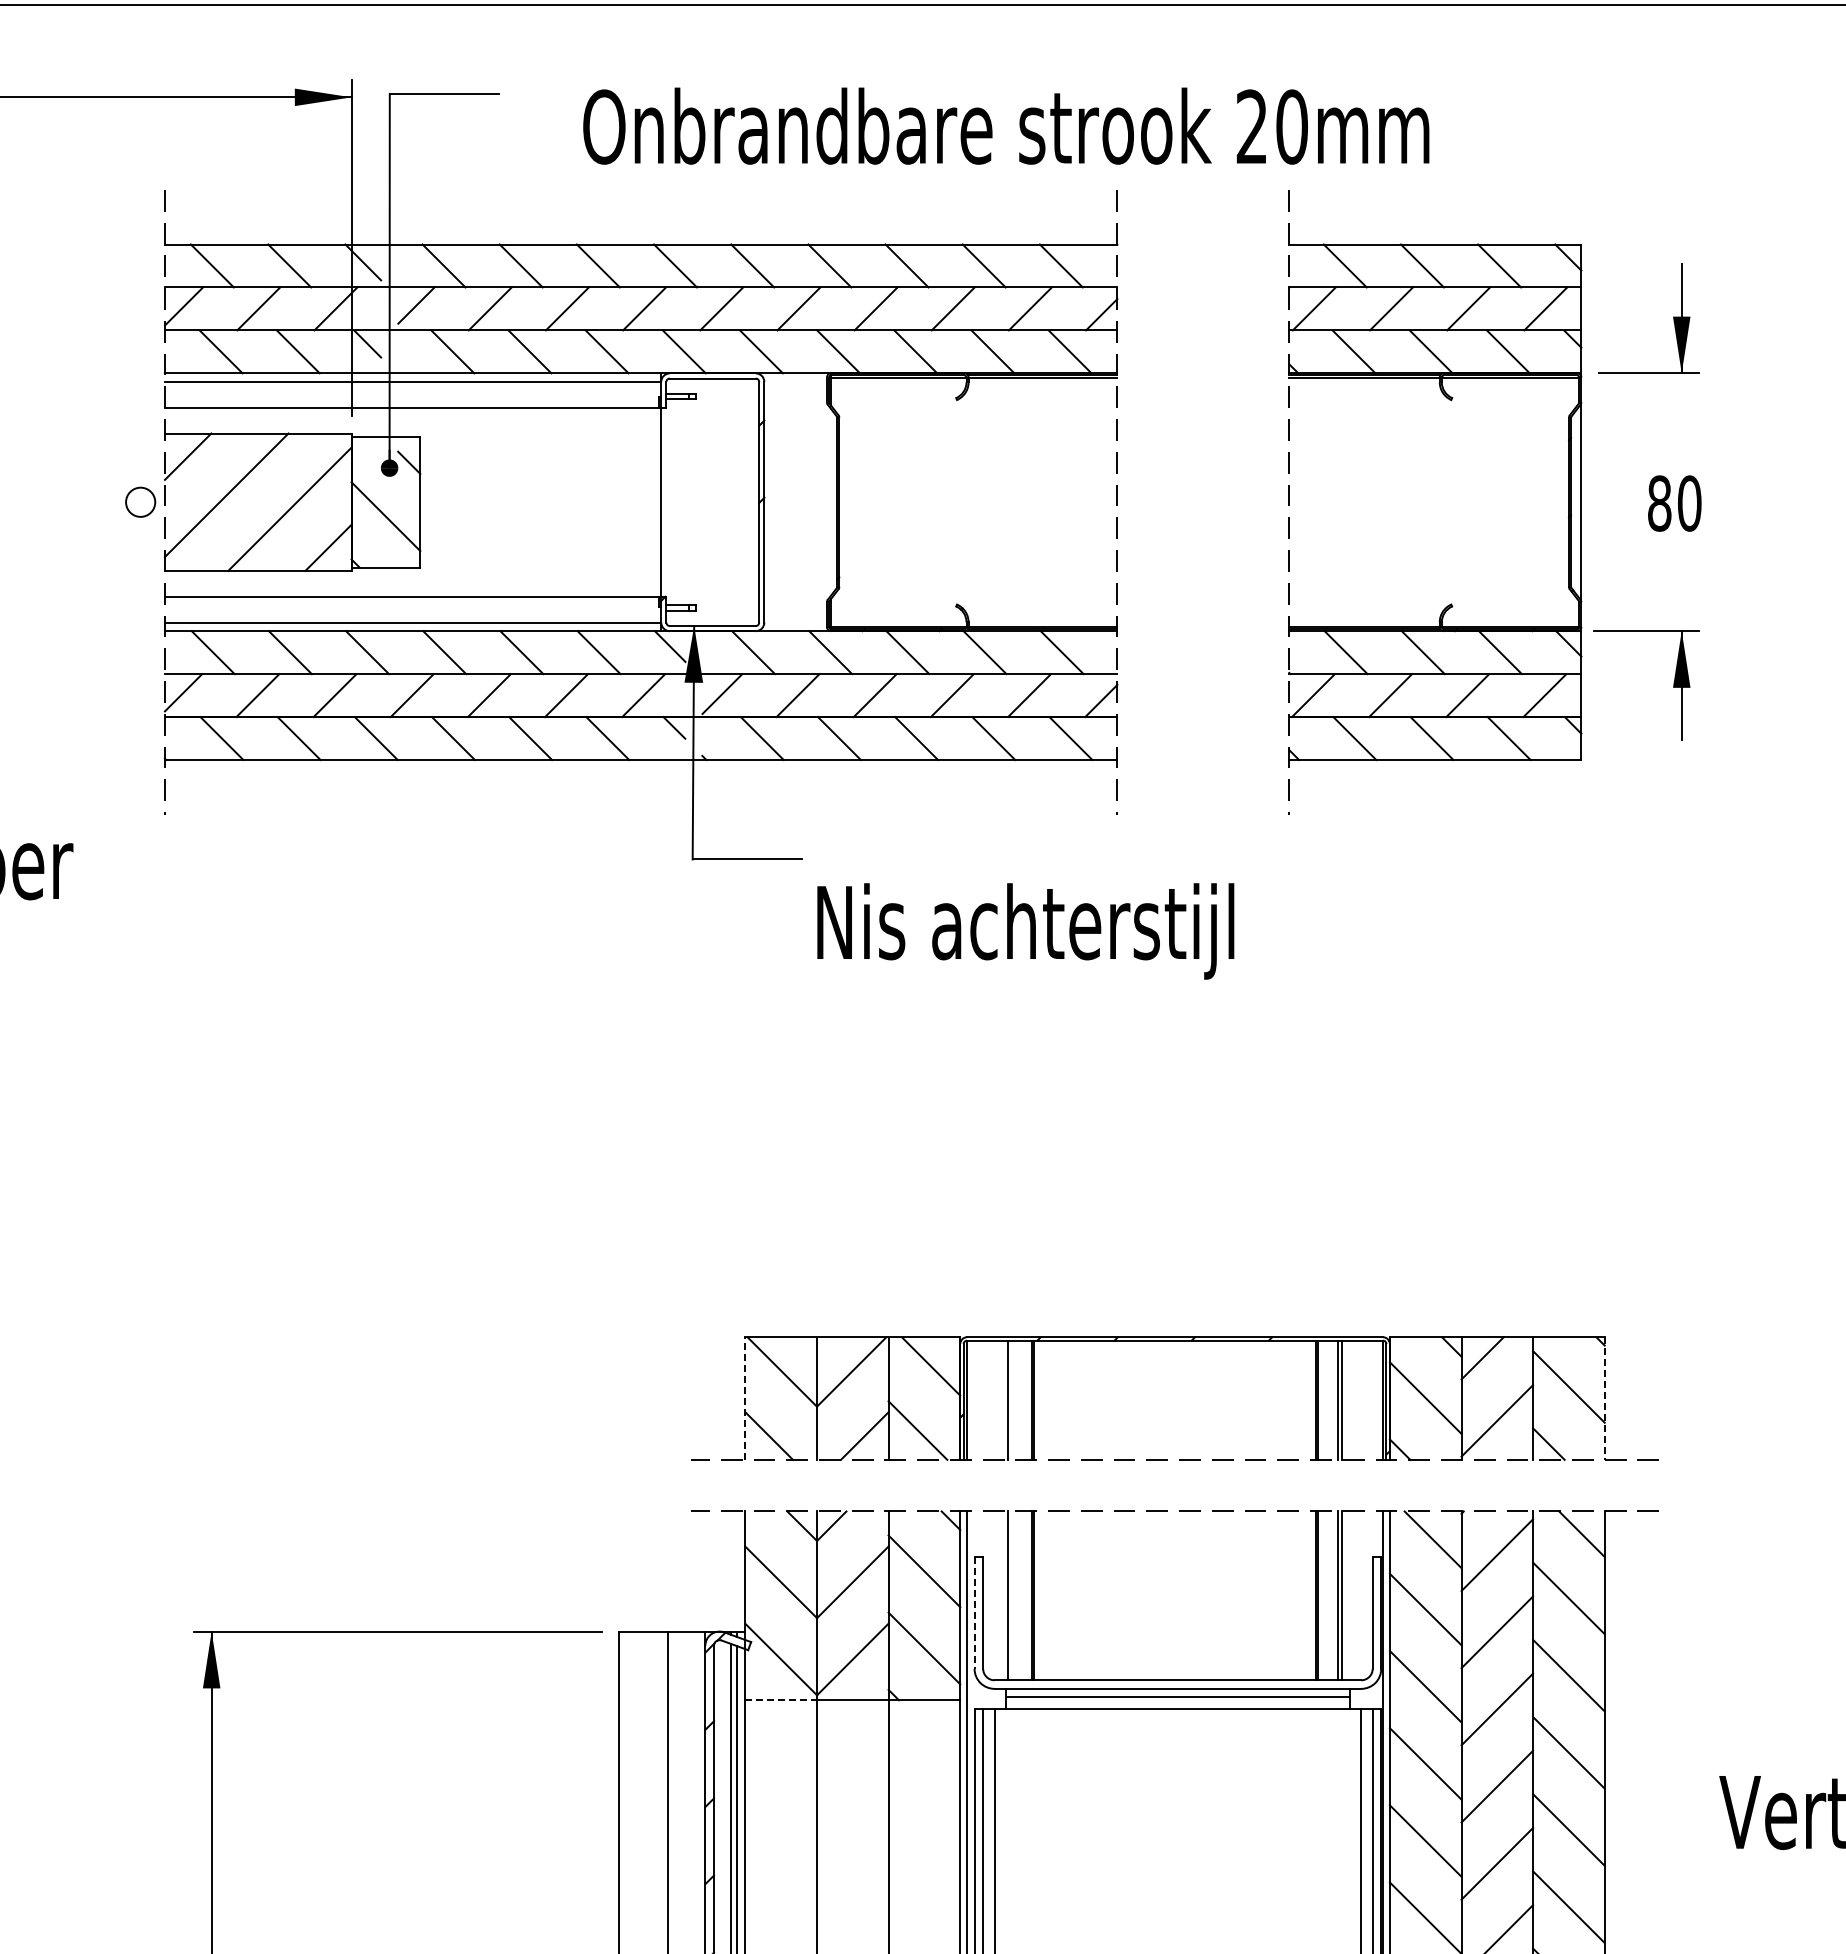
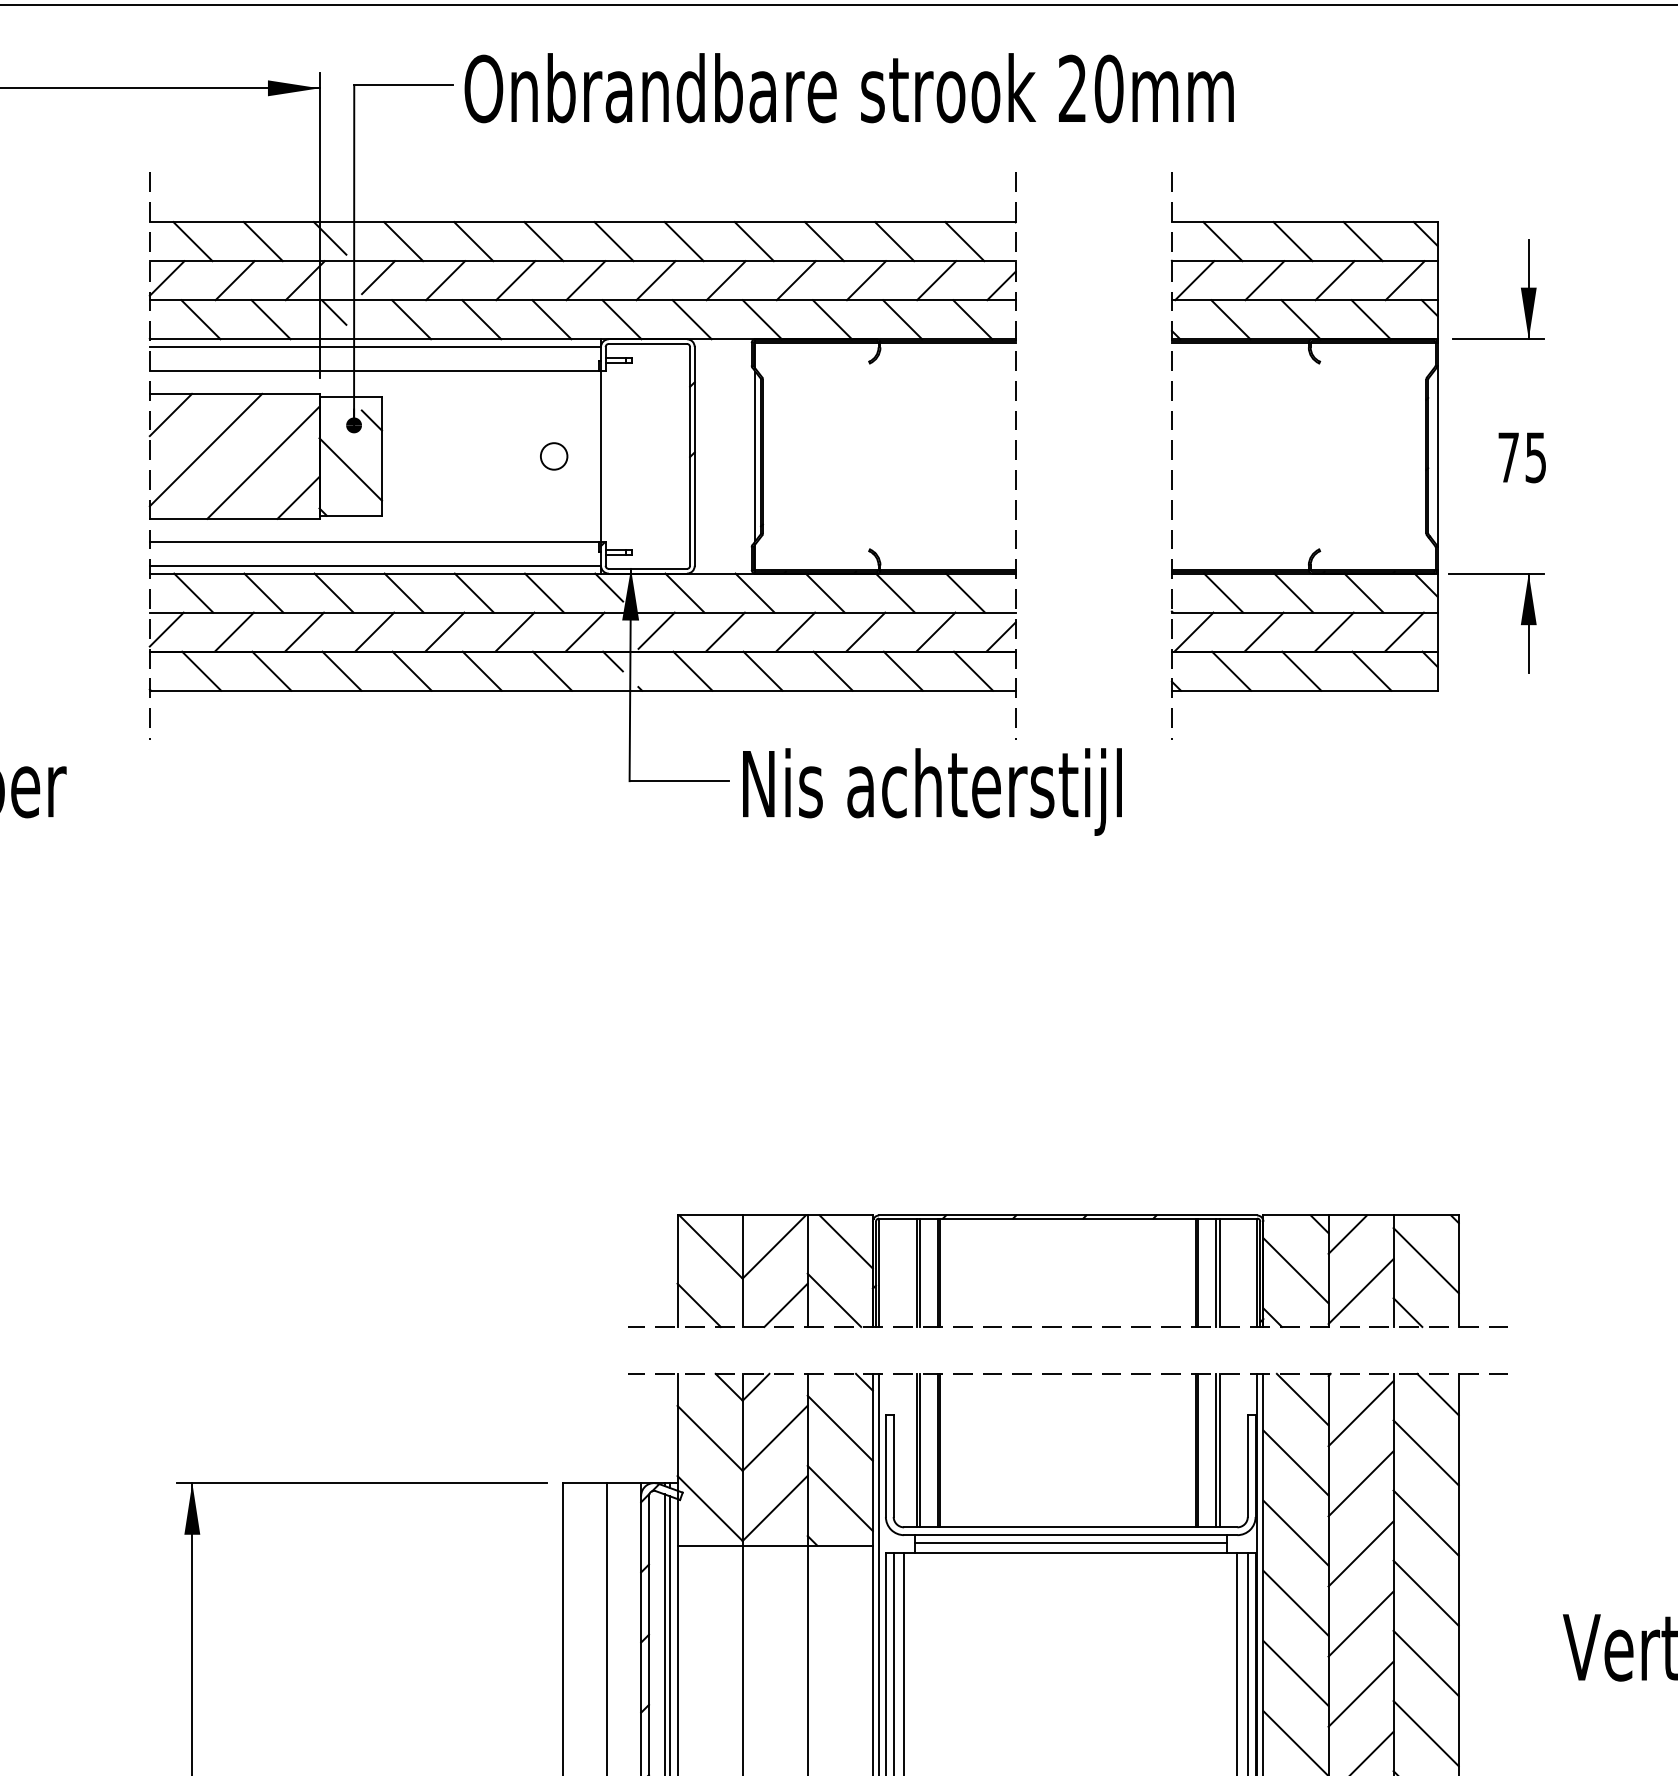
text: (1006, 125) -> (849, 87), moved
circle: (140, 501) -> (553, 455), moved
line: (831, 502) -> (755, 456), added
text: (1674, 503) -> (1522, 457), 80 -> 75
text: (1025, 931) -> (932, 792), moved
line: (745, 1398) -> (677, 1271), dashed -> solid
line: (1012, 1399) -> (920, 1272), added
line: (1604, 1399) -> (1458, 1272), dashed -> solid
line: (1012, 1595) -> (920, 1450), added
line: (974, 1612) -> (885, 1465), dashed -> solid
line: (781, 1700) -> (710, 1545), dashed -> solid

